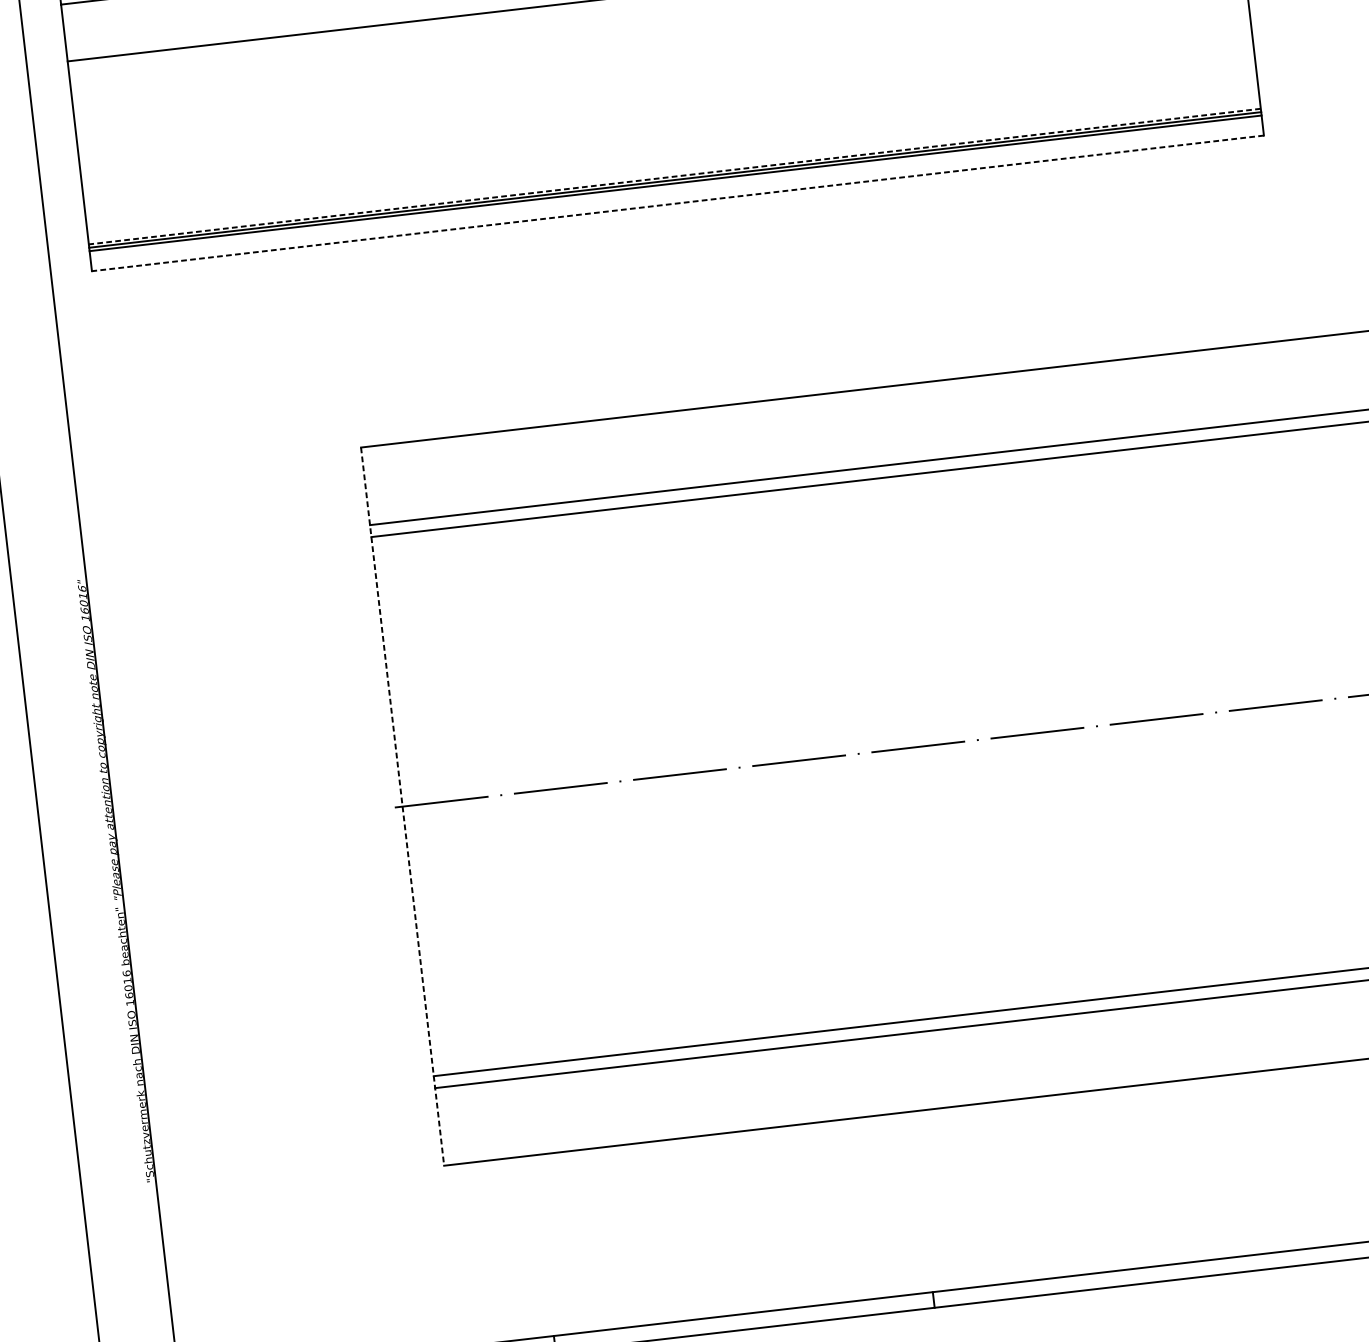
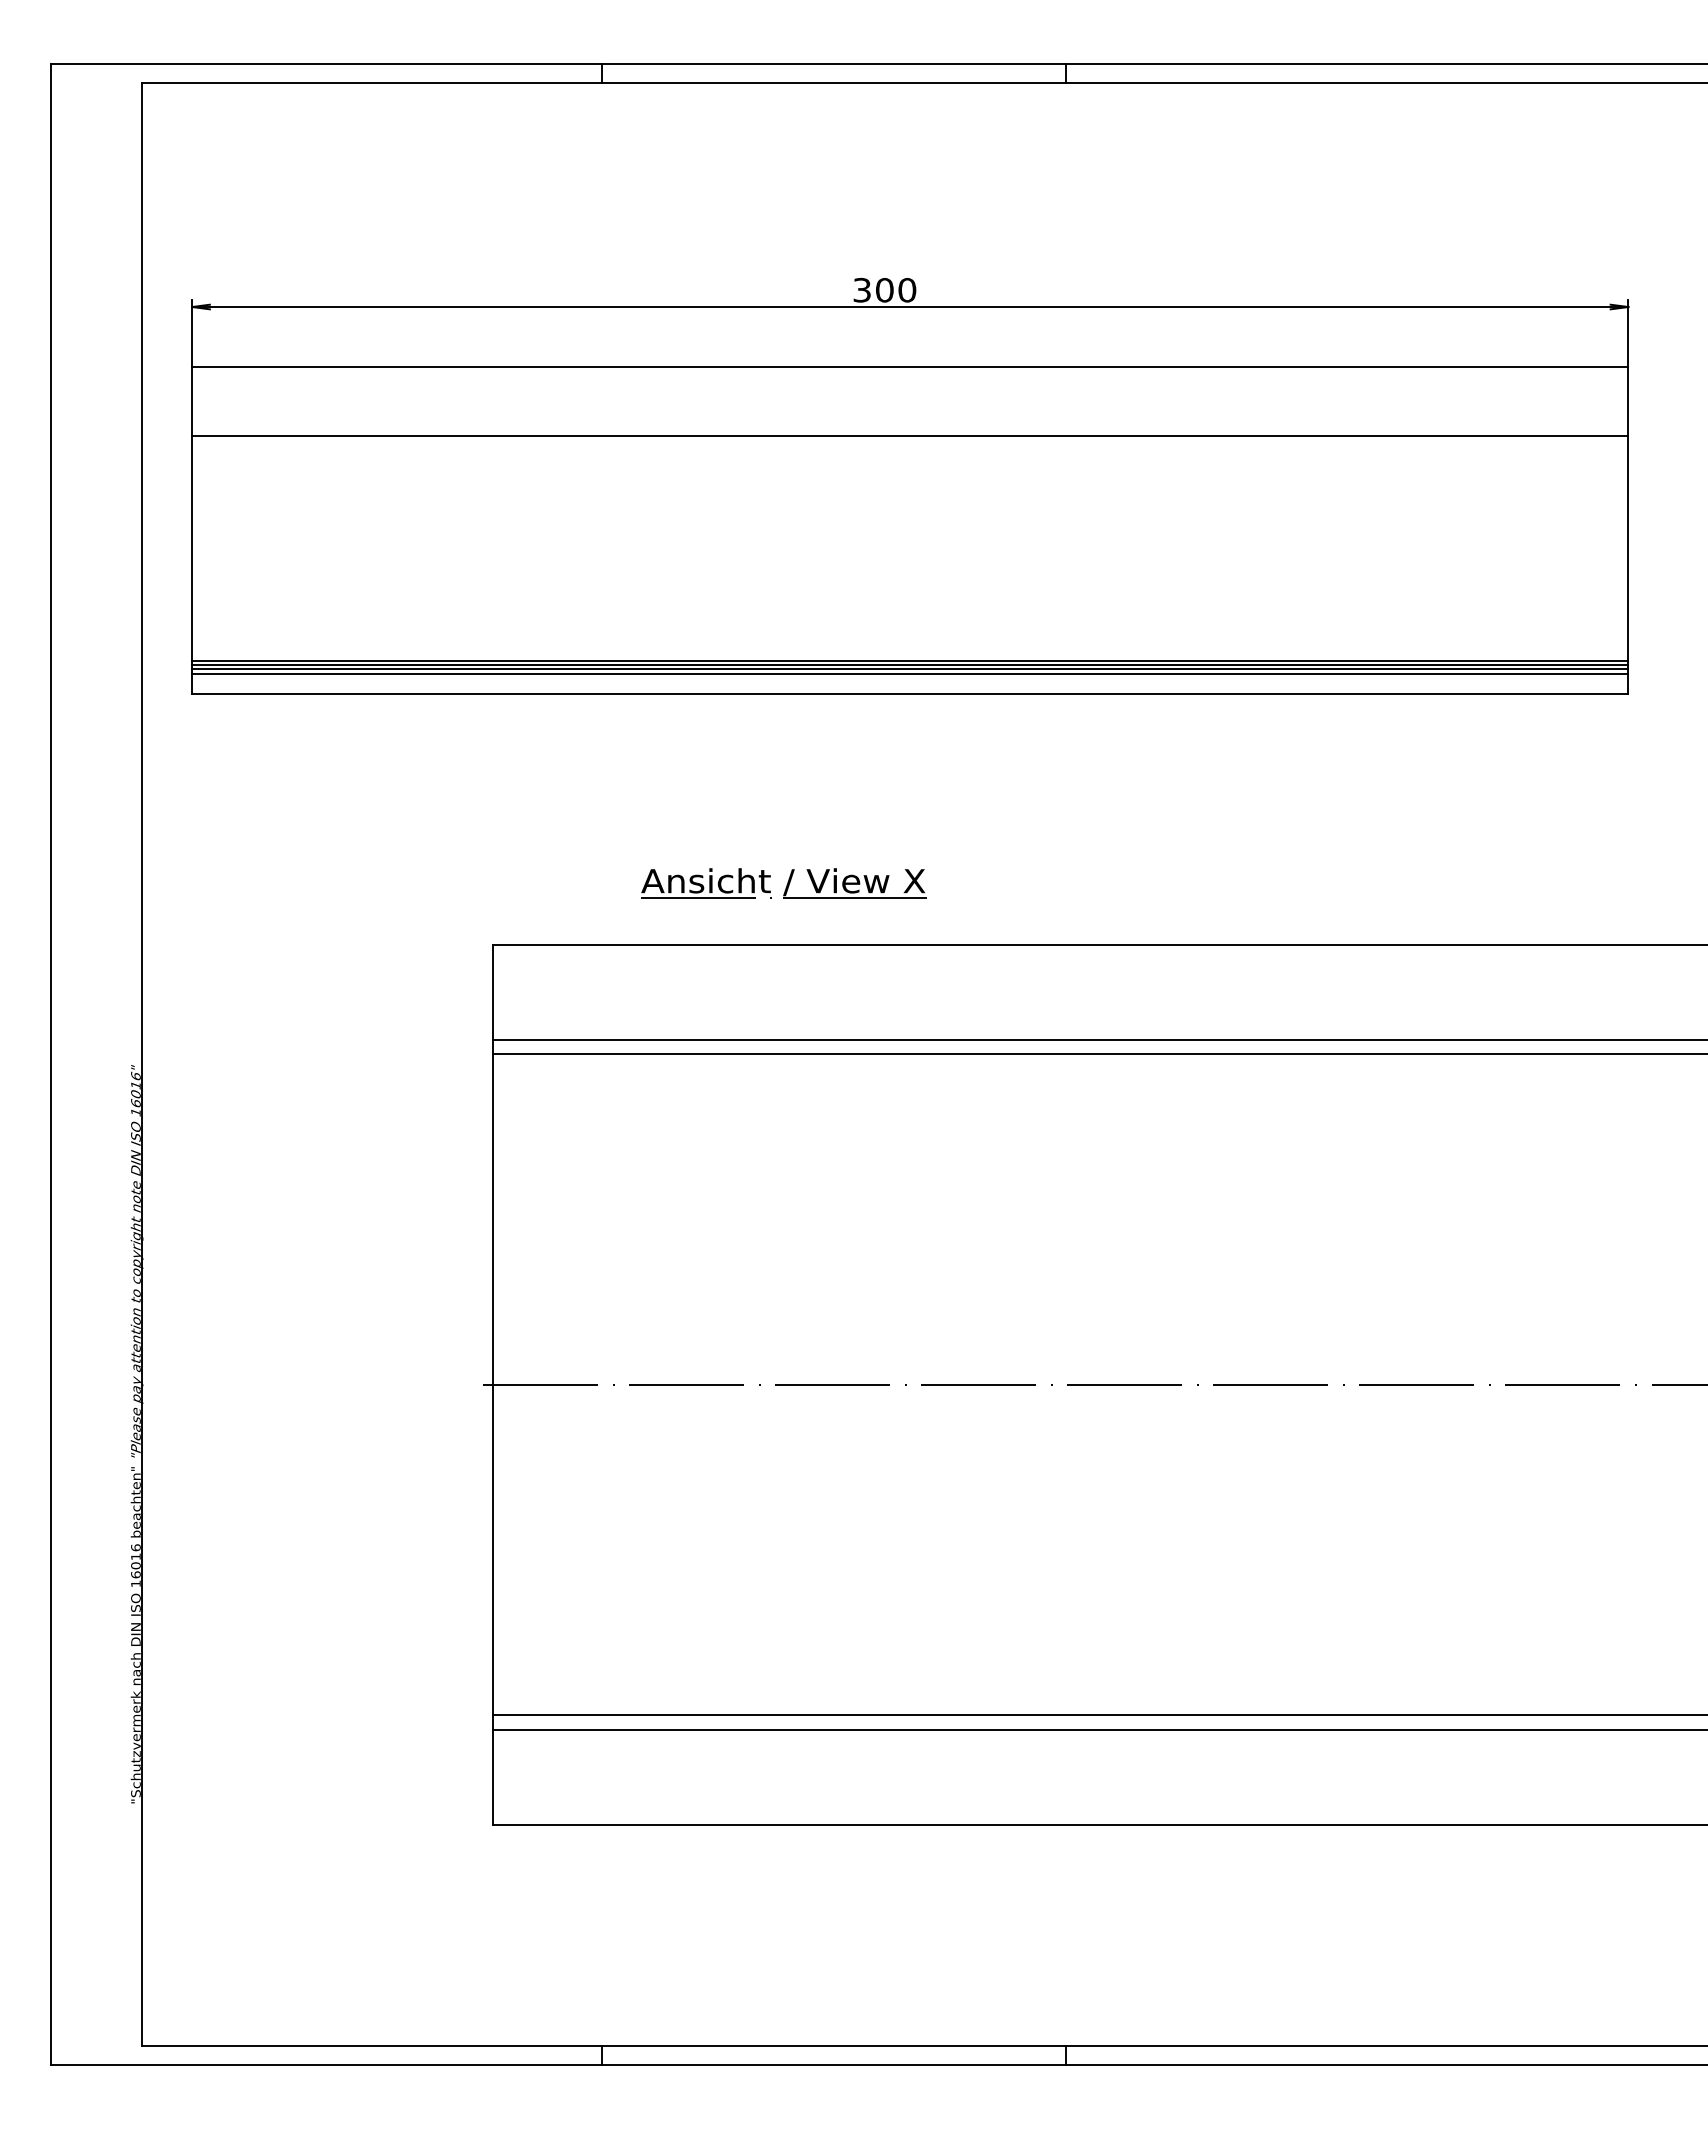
line: (674, 176) -> (909, 660), dashed -> solid
line: (676, 187) -> (910, 674), added
line: (677, 203) -> (909, 693), dashed -> solid
part: (592, 370) -> (783, 883), added
line: (402, 807) -> (492, 1385), dashed -> solid

